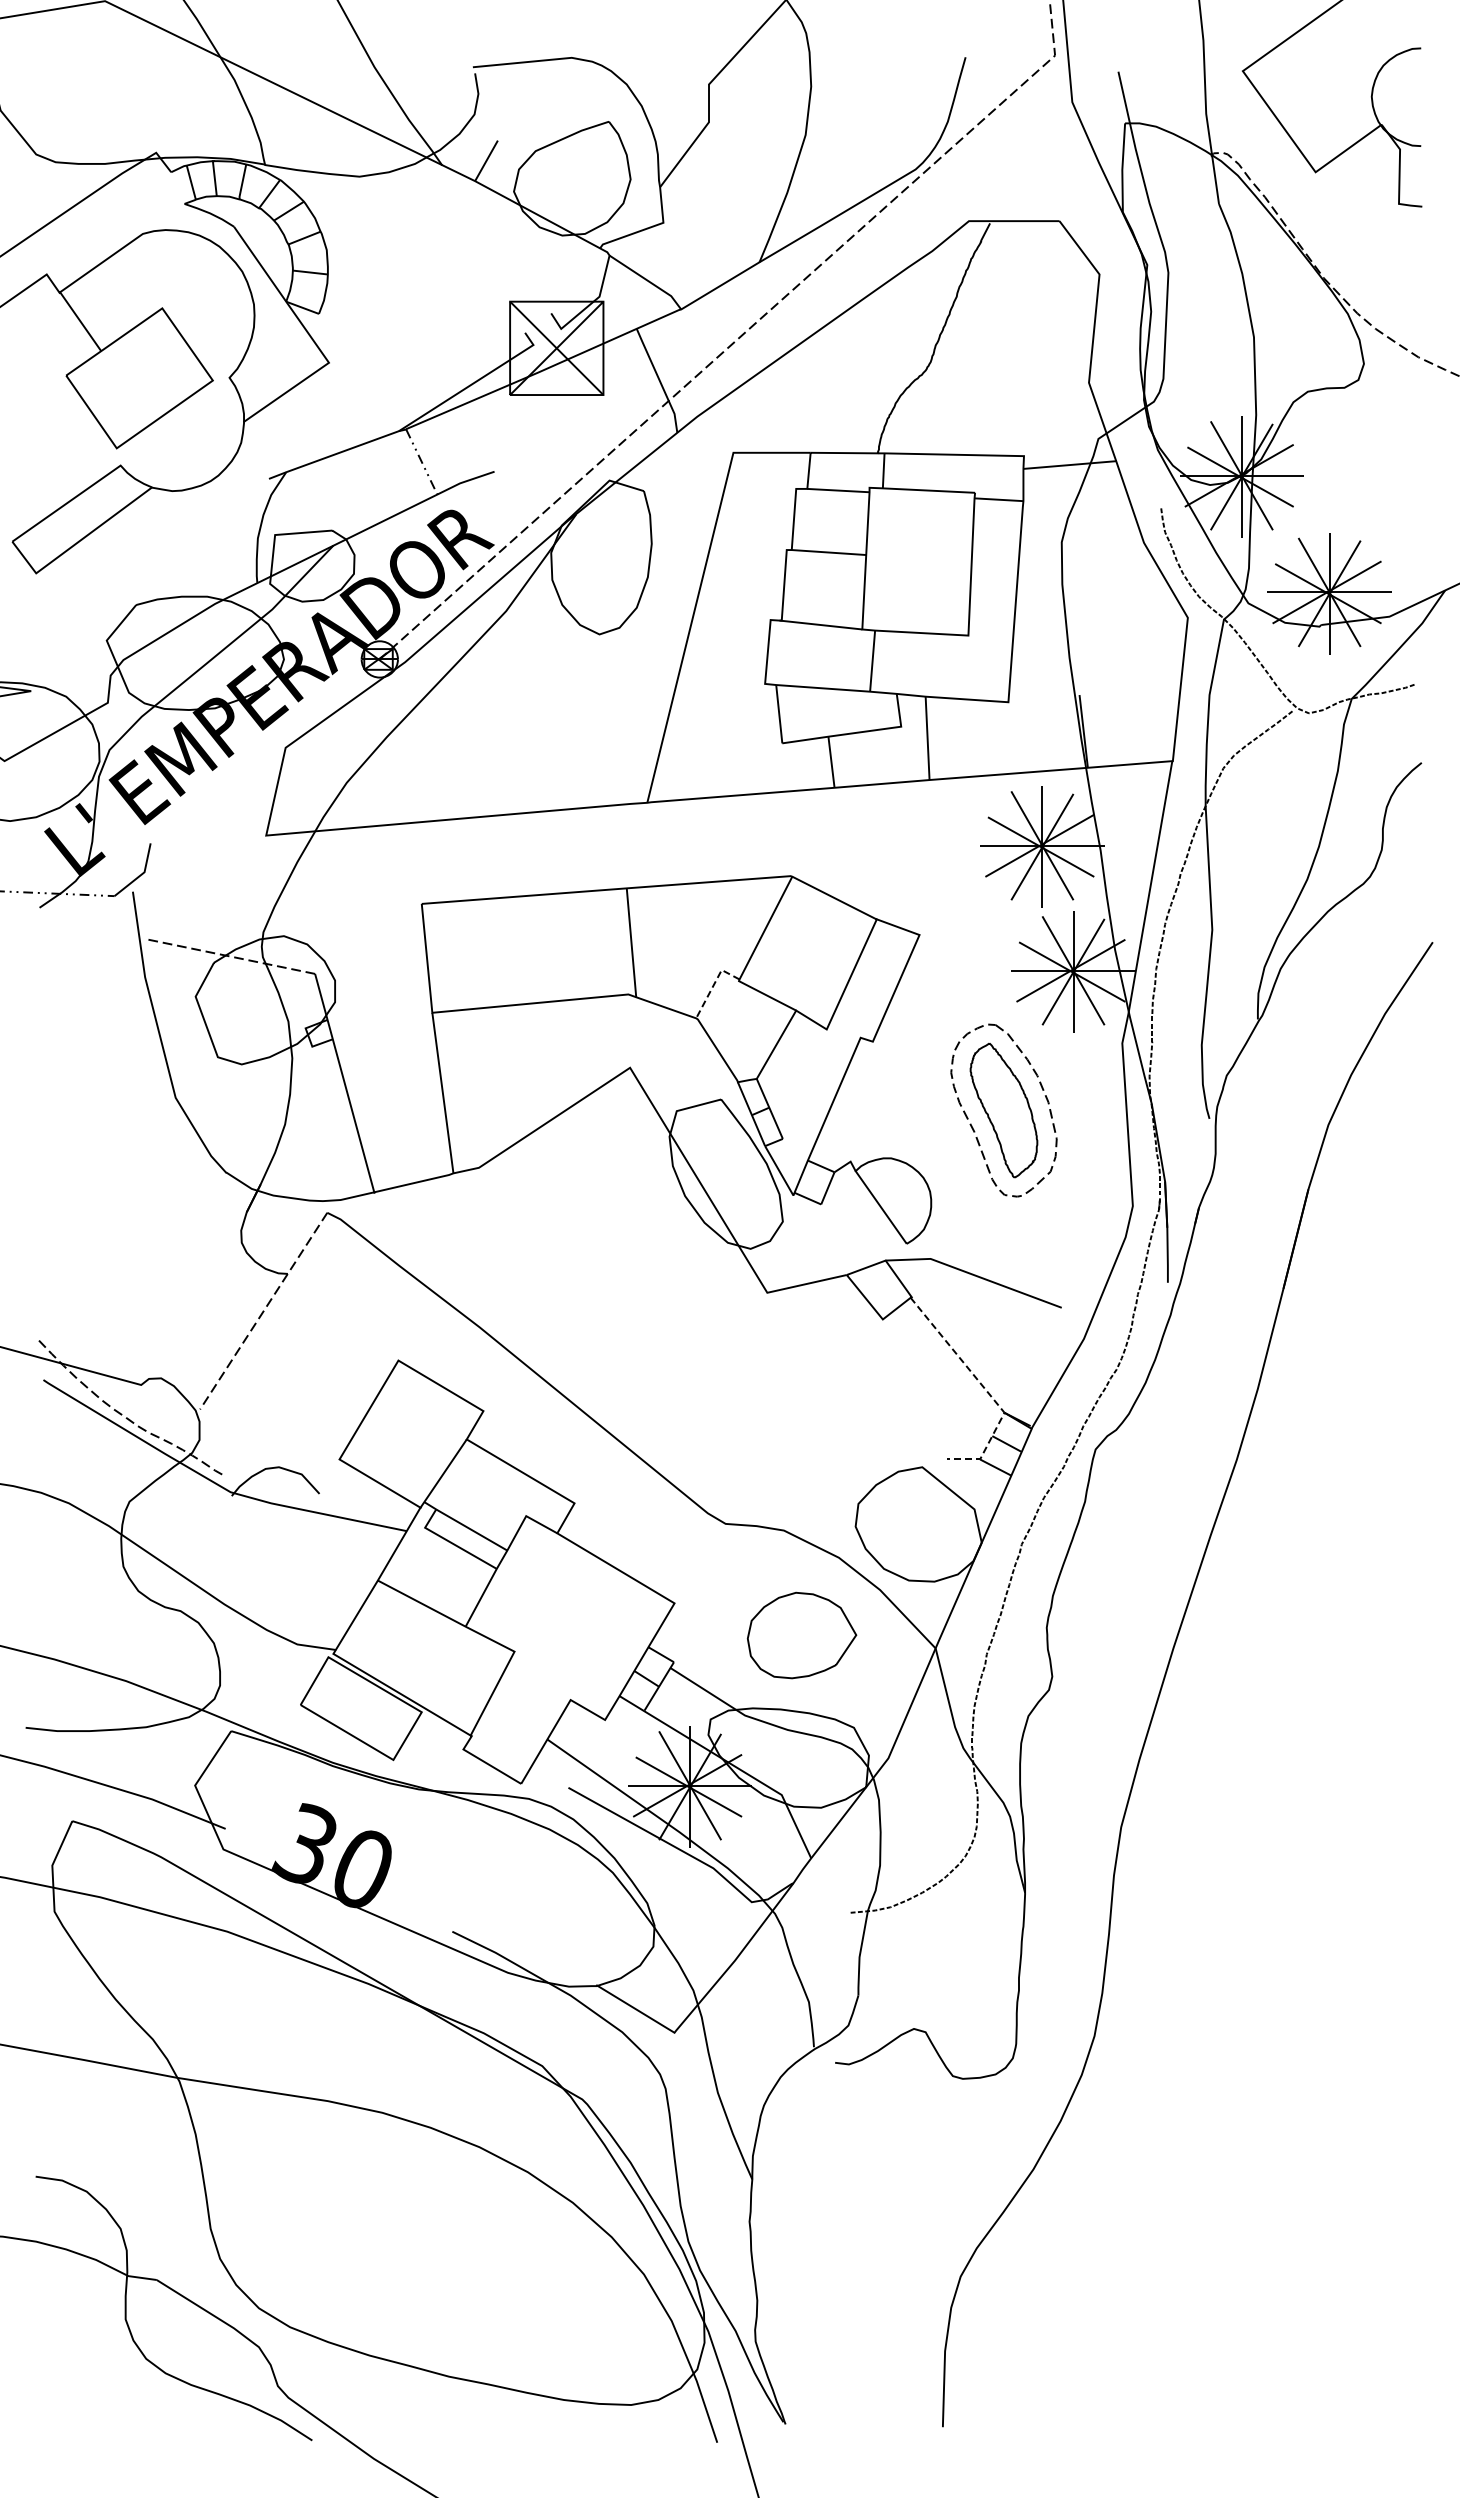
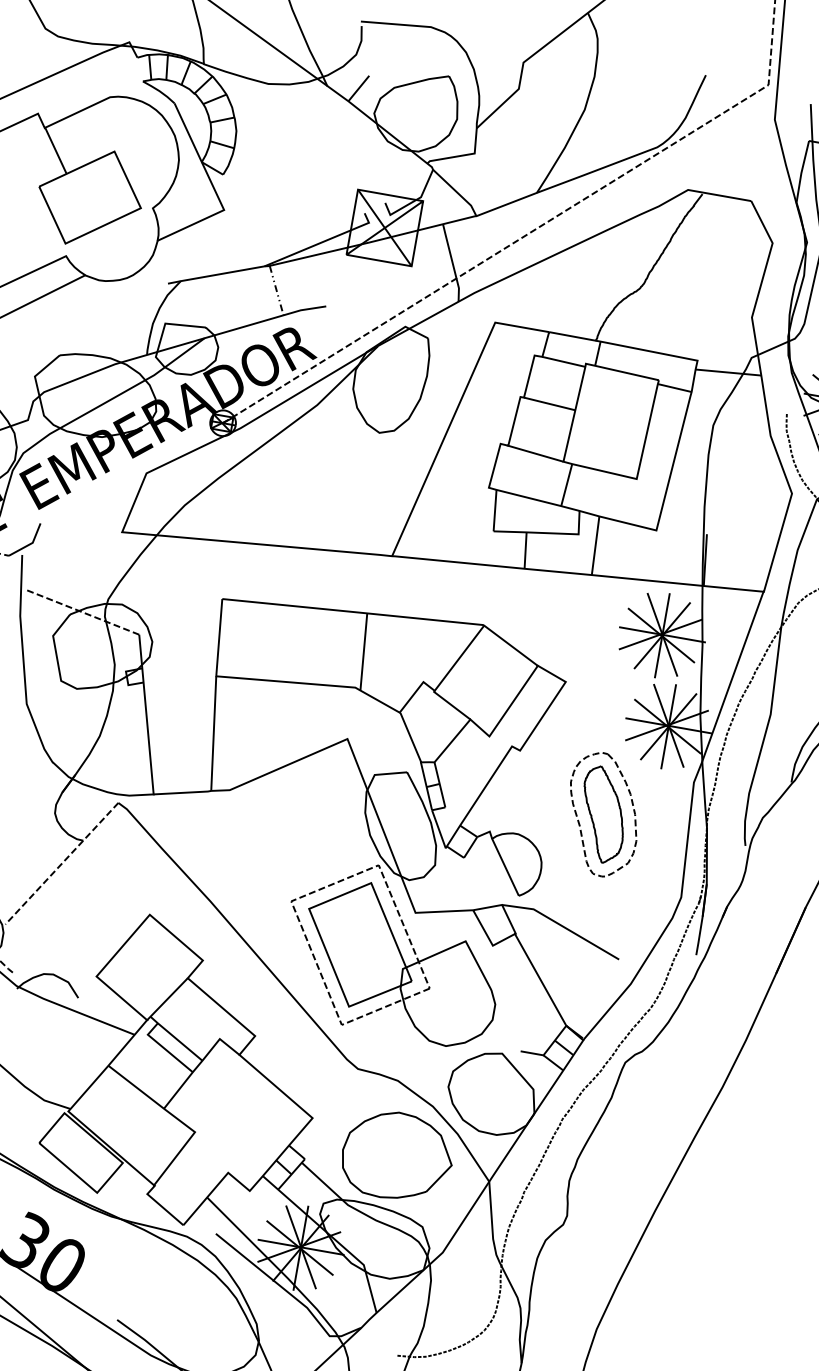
line: (713, 984) -> (415, 691), dashed -> solid
part: (746, 1353) -> (393, 952), added
line: (985, 1389) -> (555, 1007), dashed -> solid
part: (801, 1635) -> (397, 1156), size x1.43

